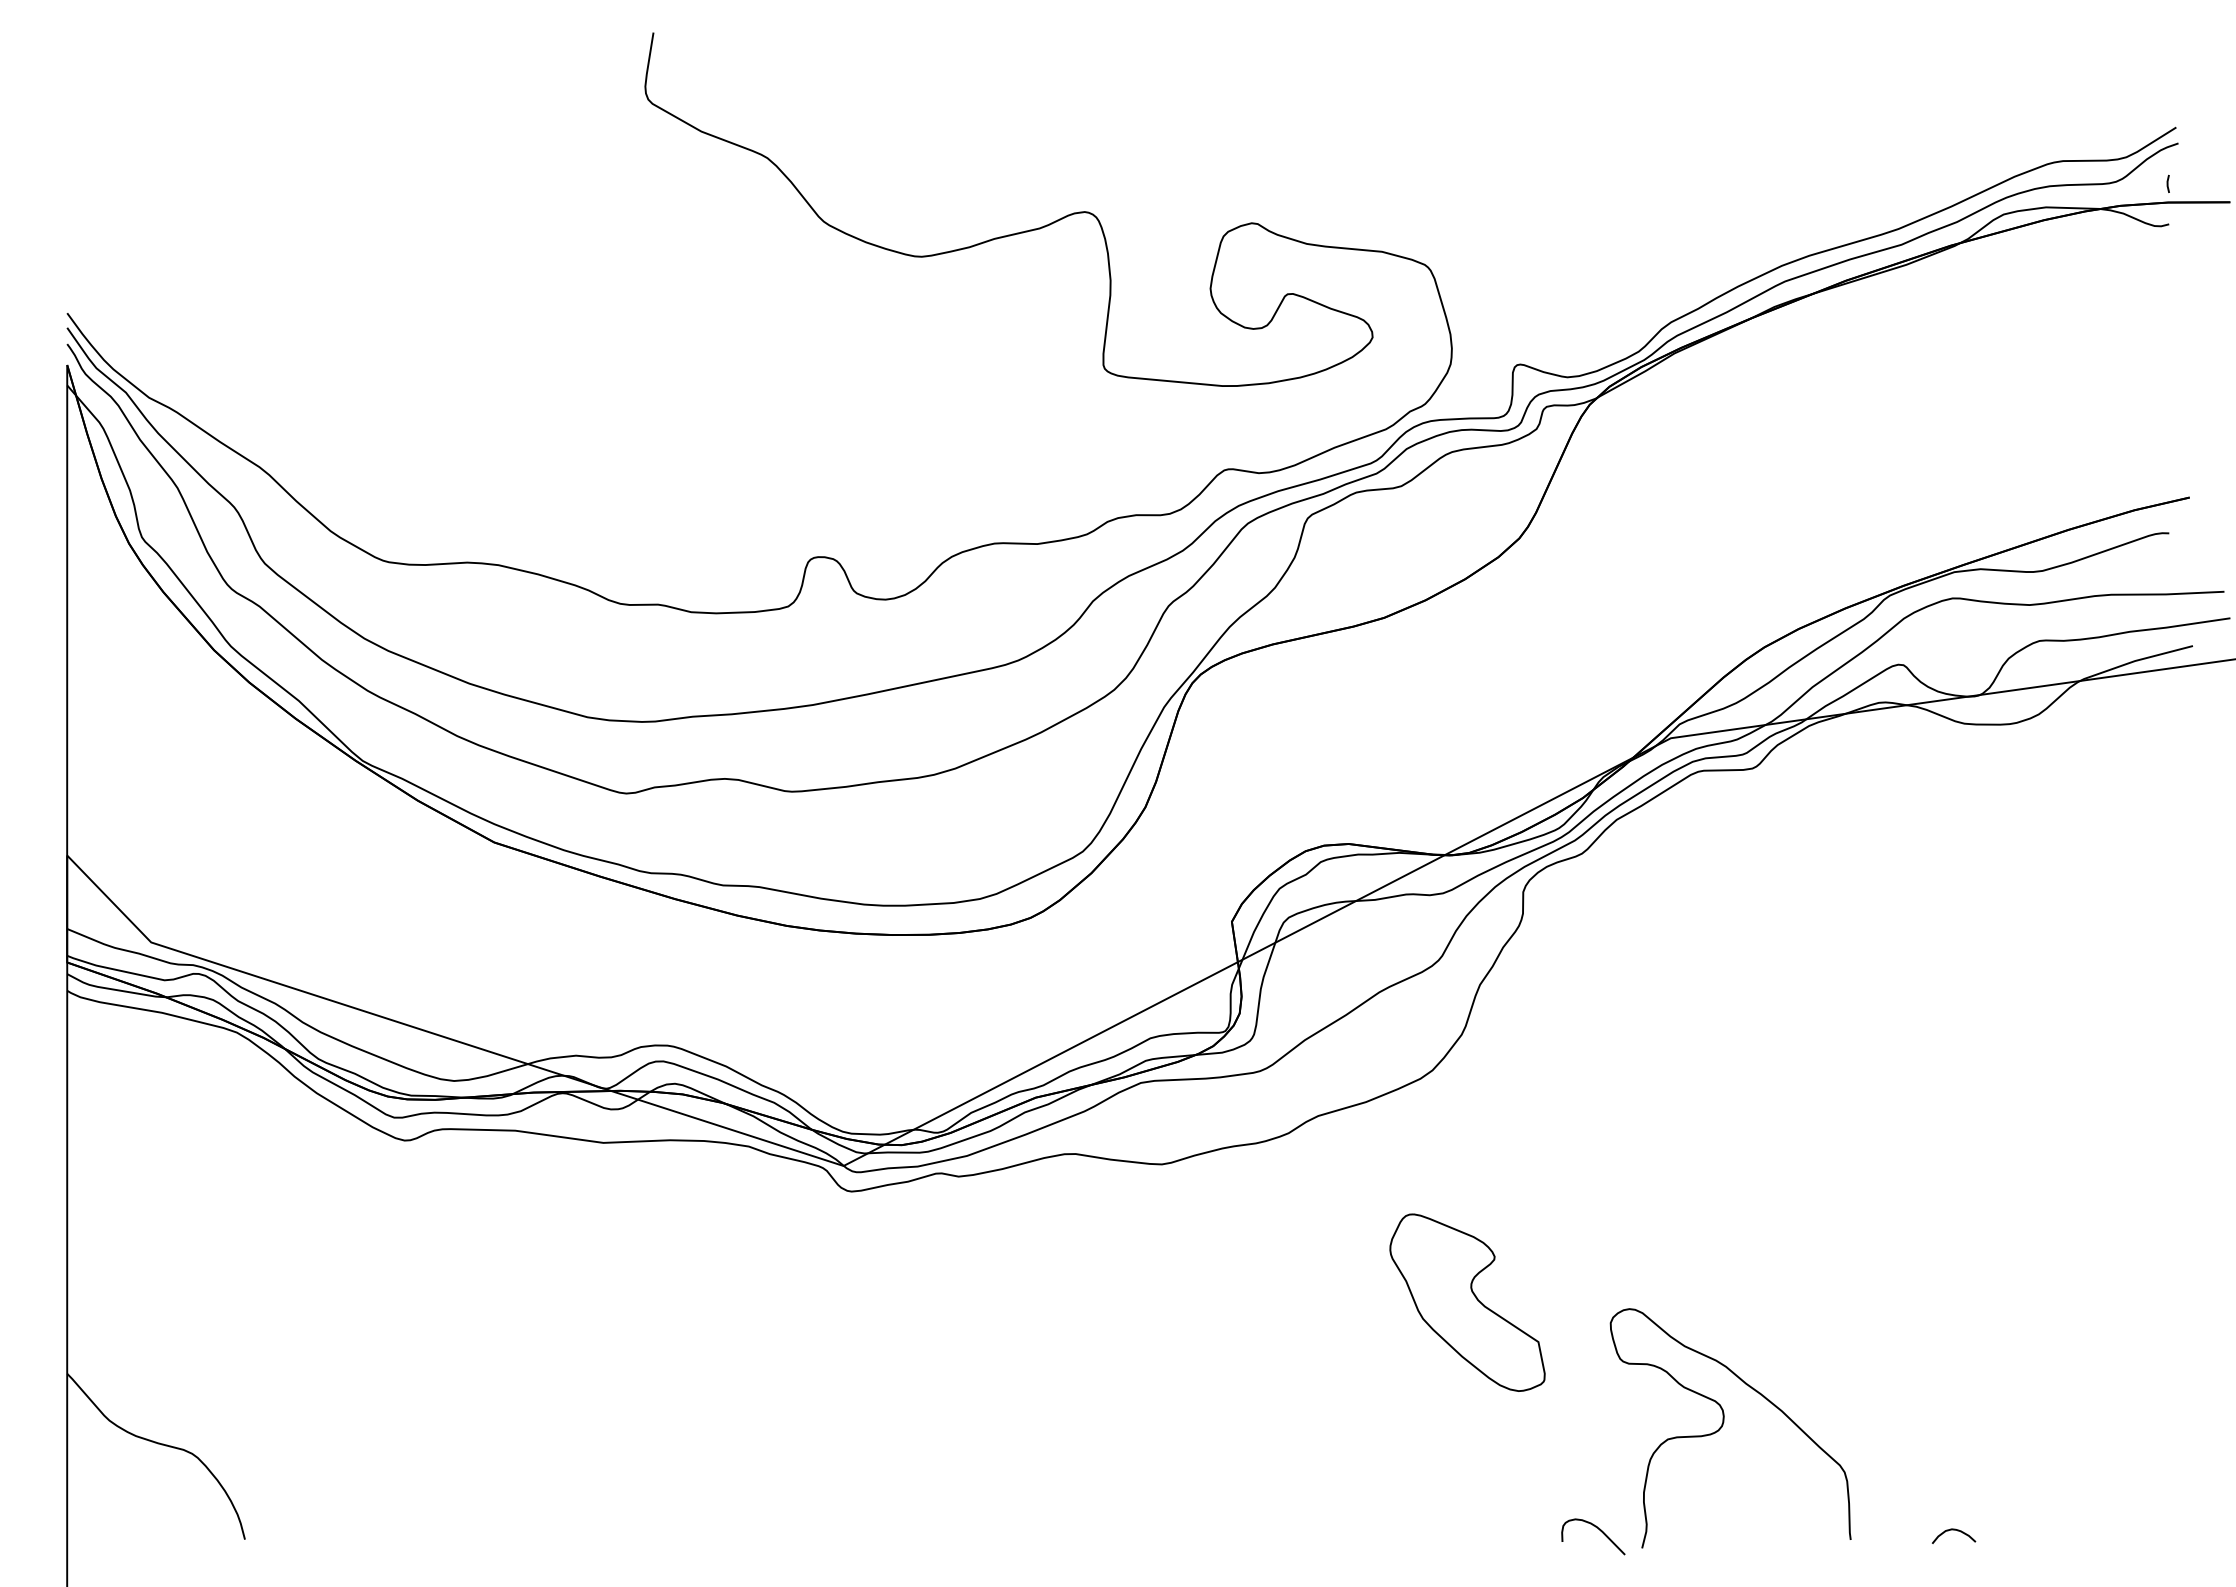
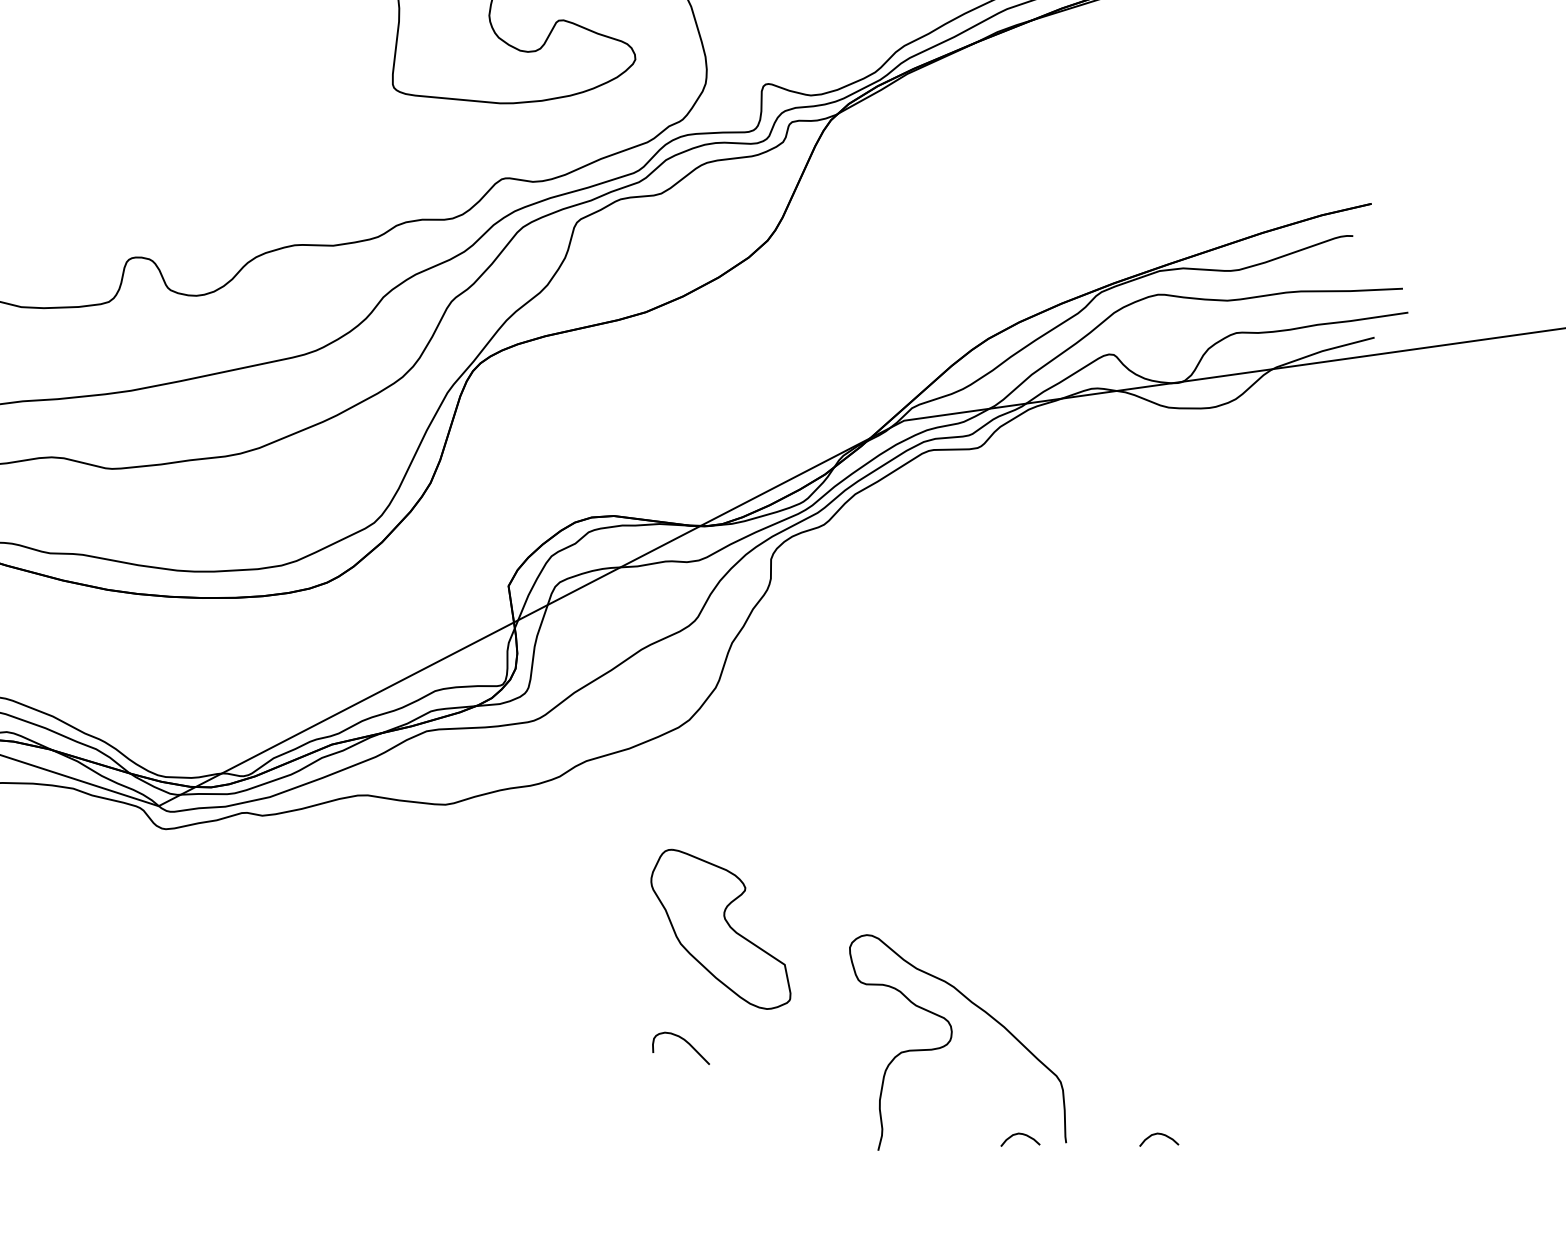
curve: (1599, 1530) -> (686, 1042), moved
curve: (1800, 1530) -> (1020, 1134), added

